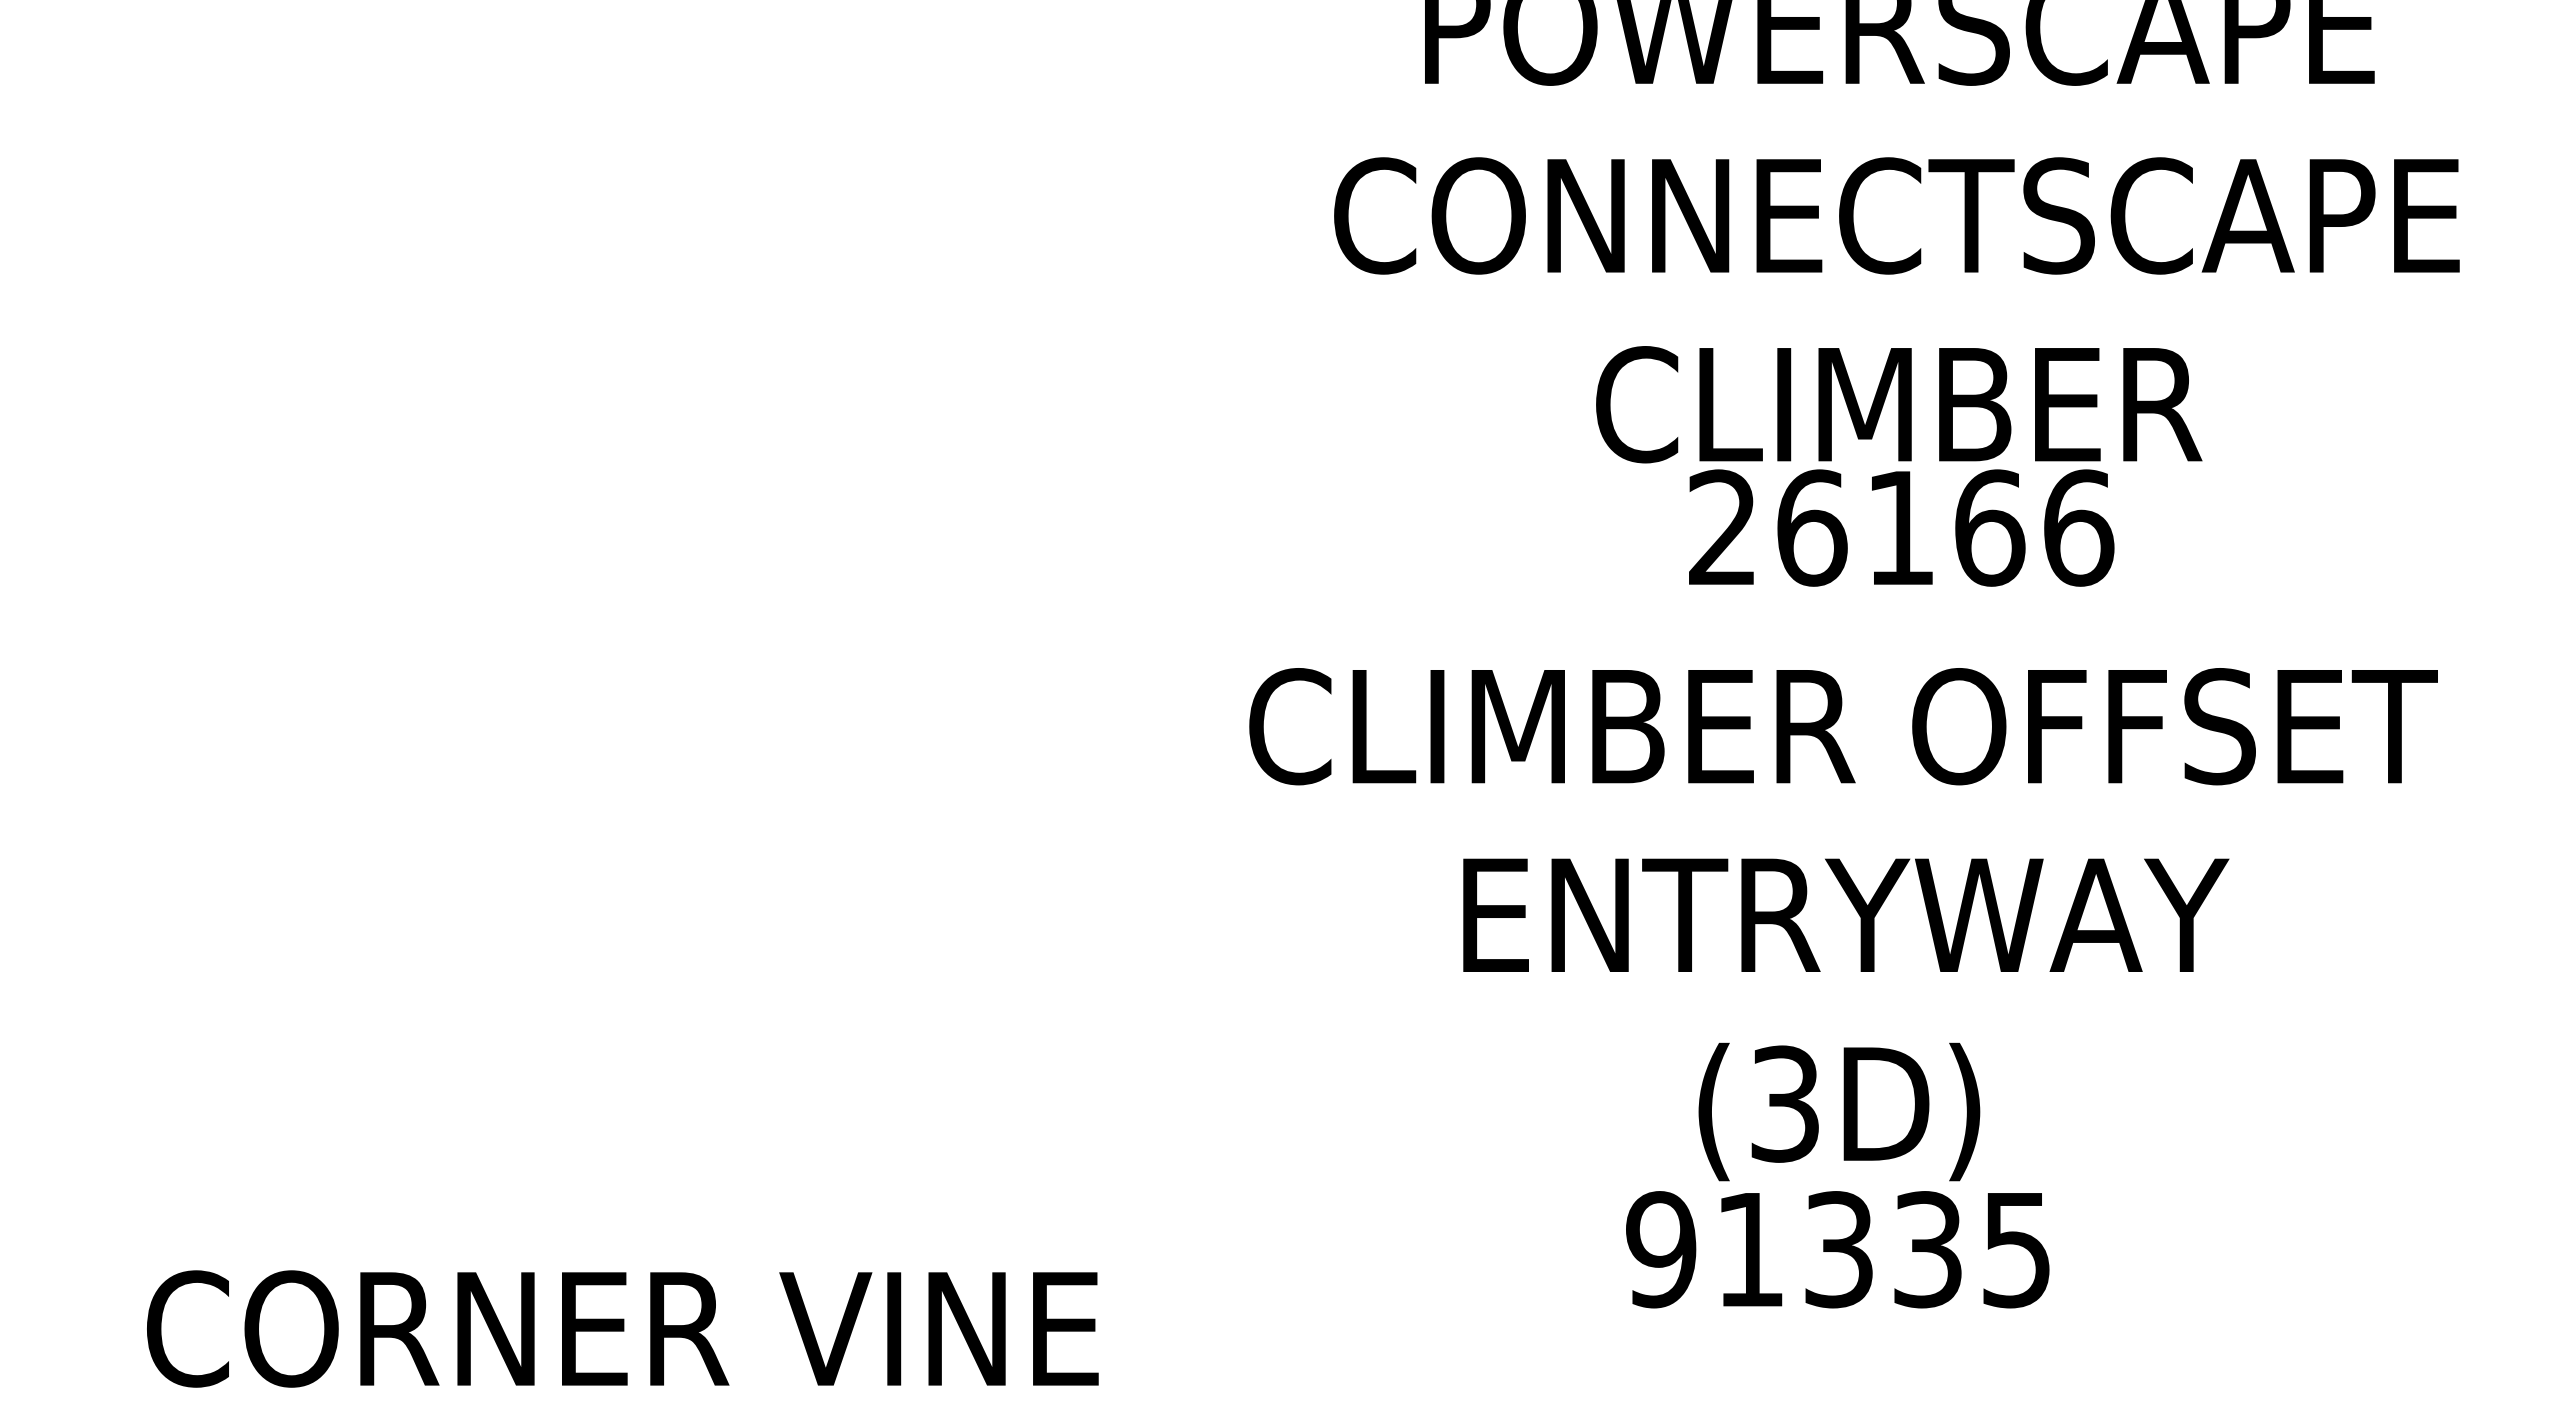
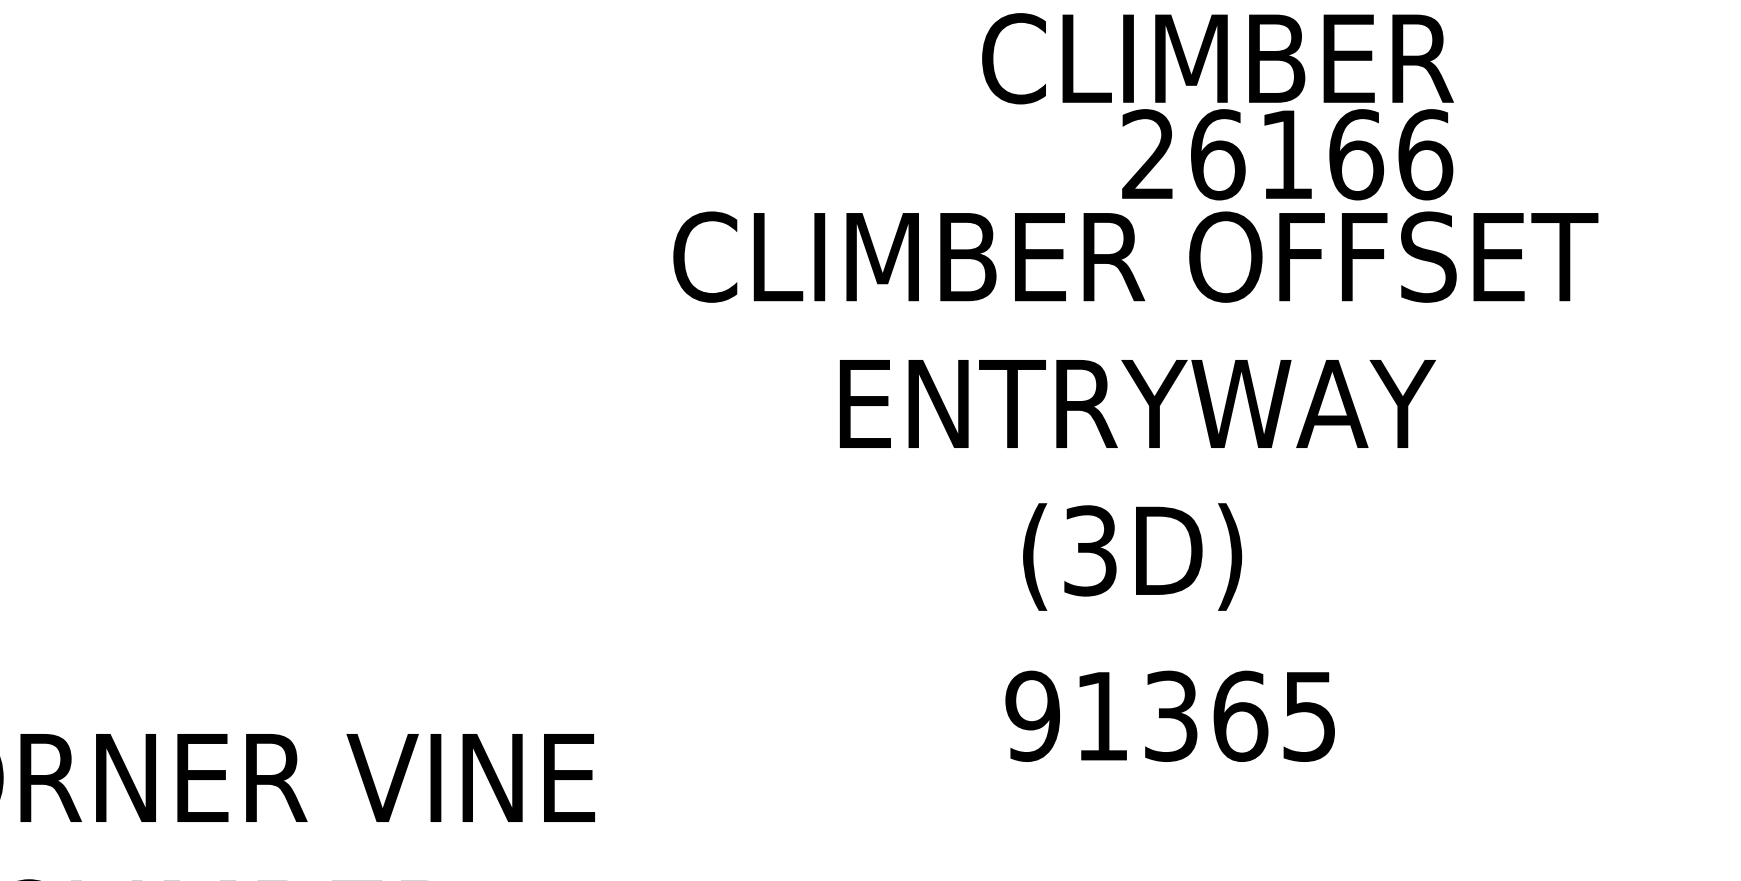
text: (1901, 527) -> (1287, 154), moved
text: (1843, 924) -> (1135, 411), moved
text: (1928, 1249) -> (1240, 716), 91335 -> 91365

